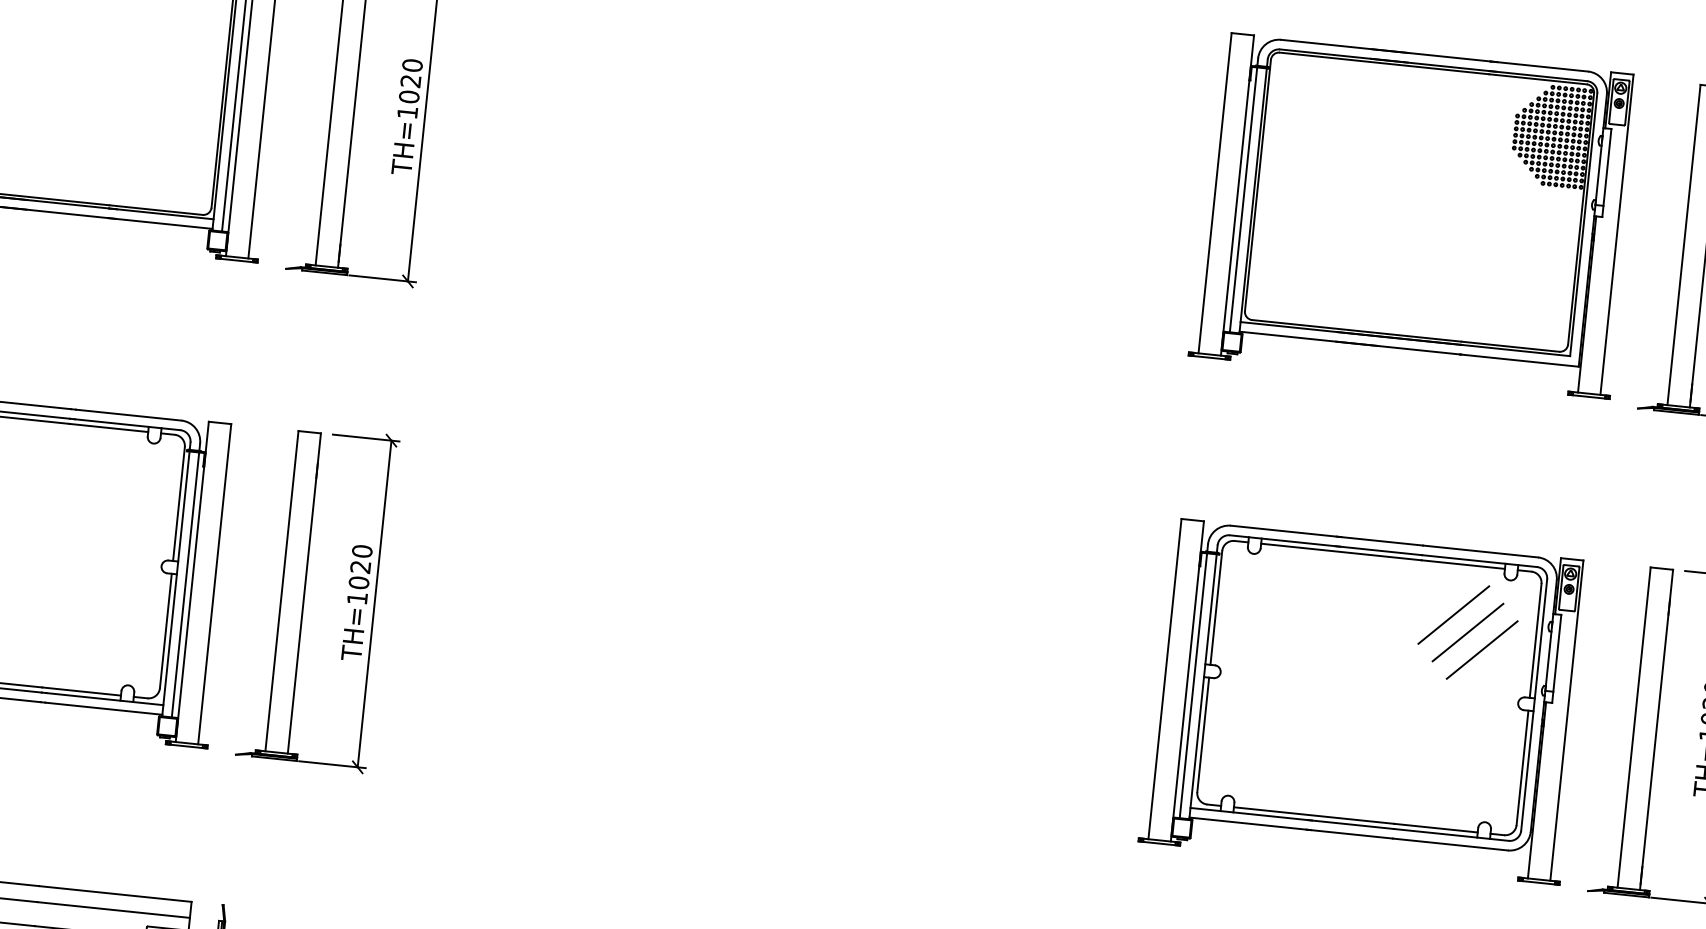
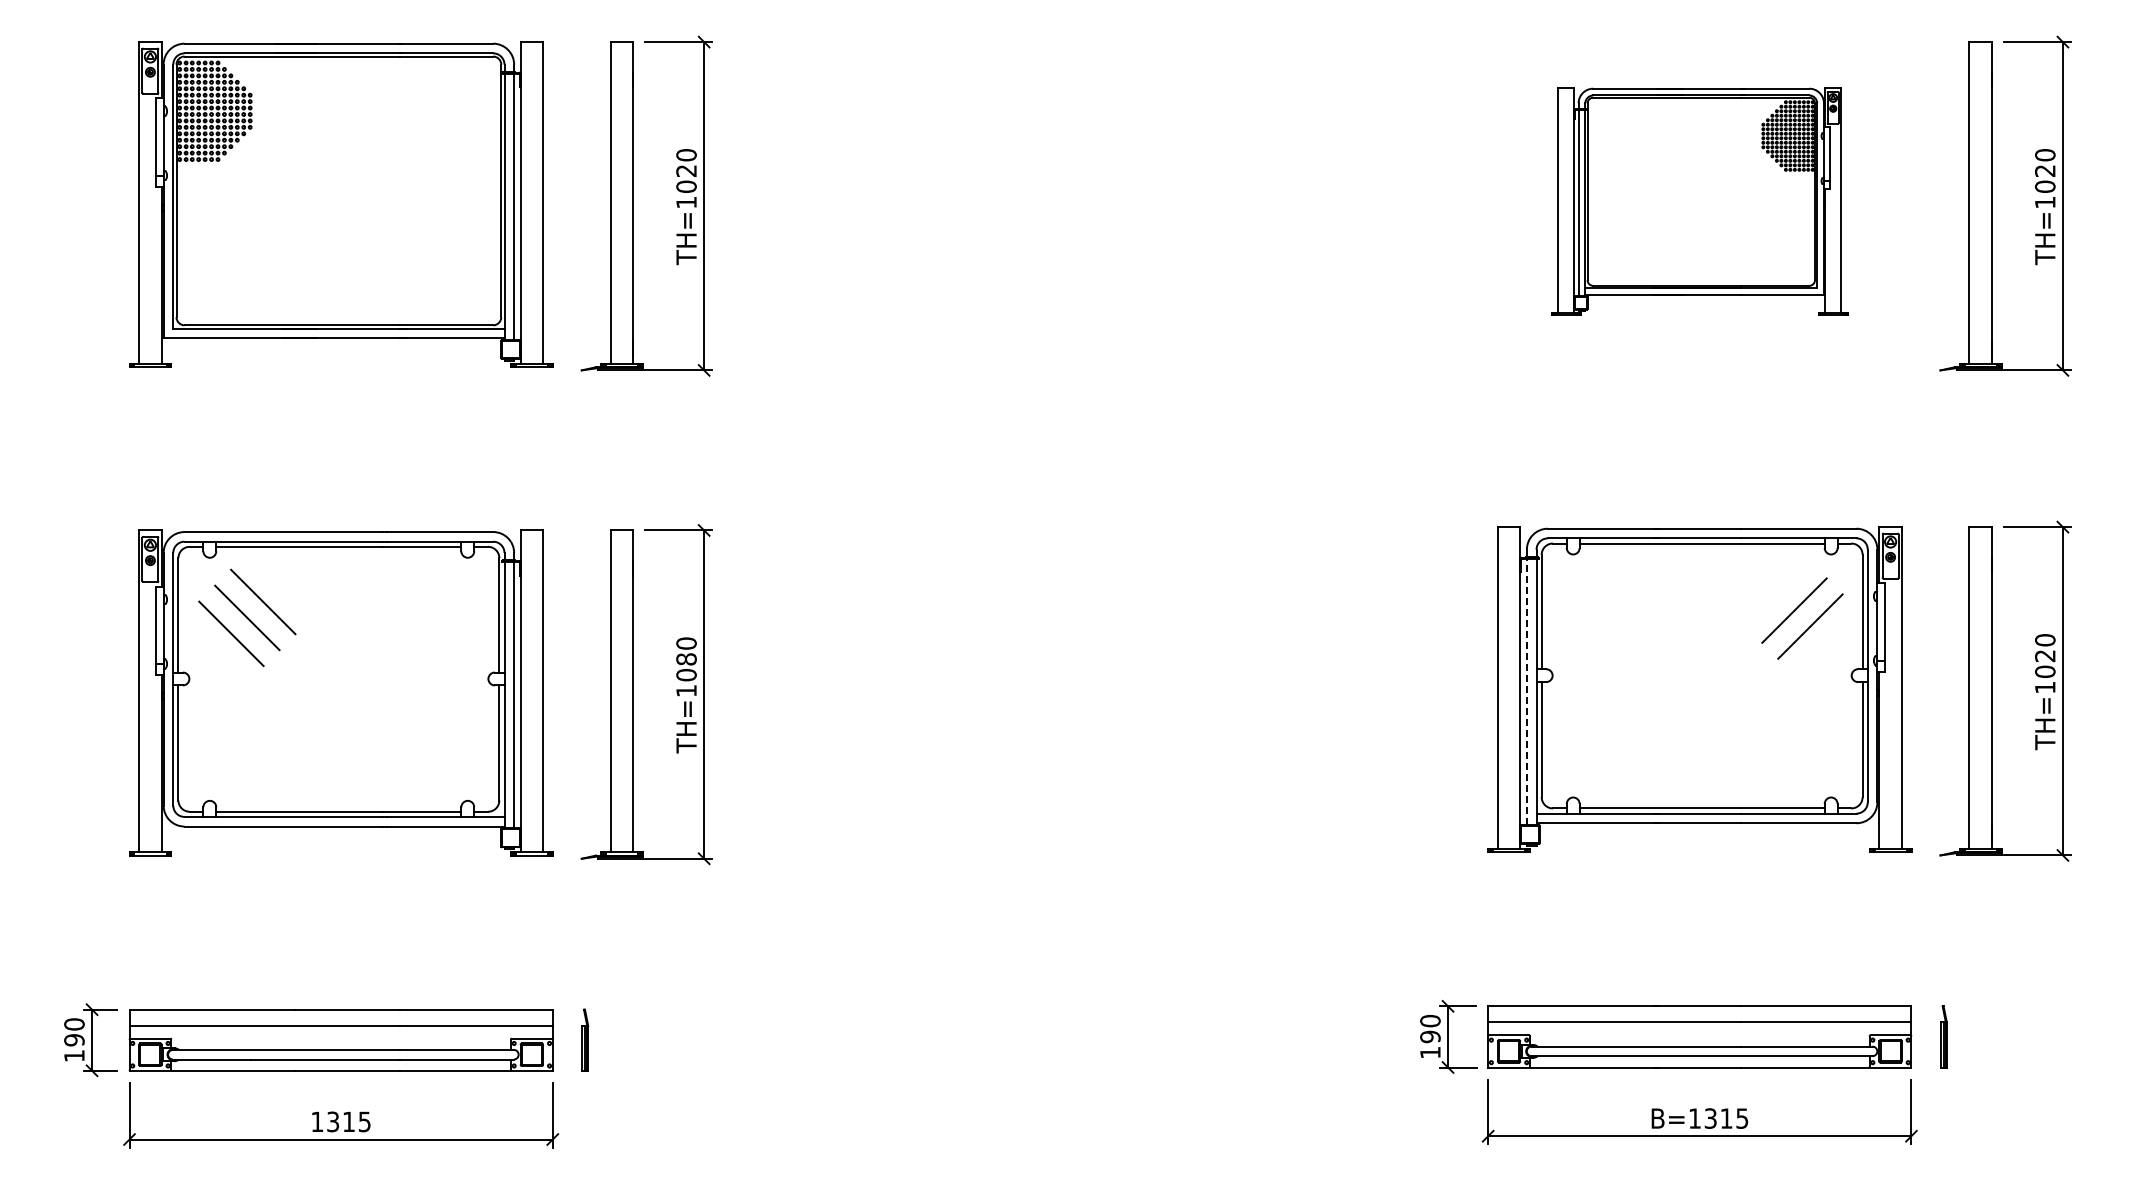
part: (1415, 215) -> (1699, 201), size x0.7
text: (360, 567) -> (686, 659), TH=1020 -> TH=1080
line: (1453, 614) -> (1778, 594), removed
line: (1193, 685) -> (1526, 691), solid -> dashed

